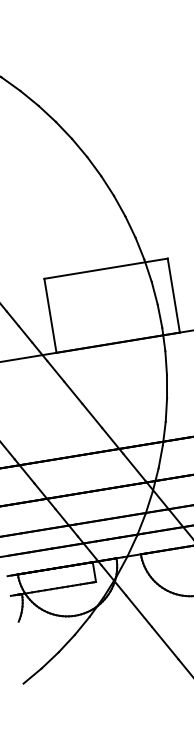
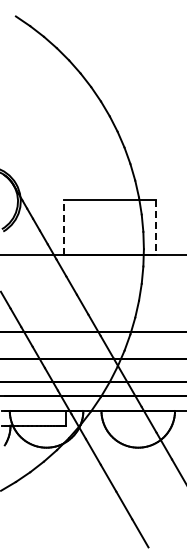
line: (174, 295) -> (156, 227), solid -> dashed
line: (50, 316) -> (64, 227), solid -> dashed

